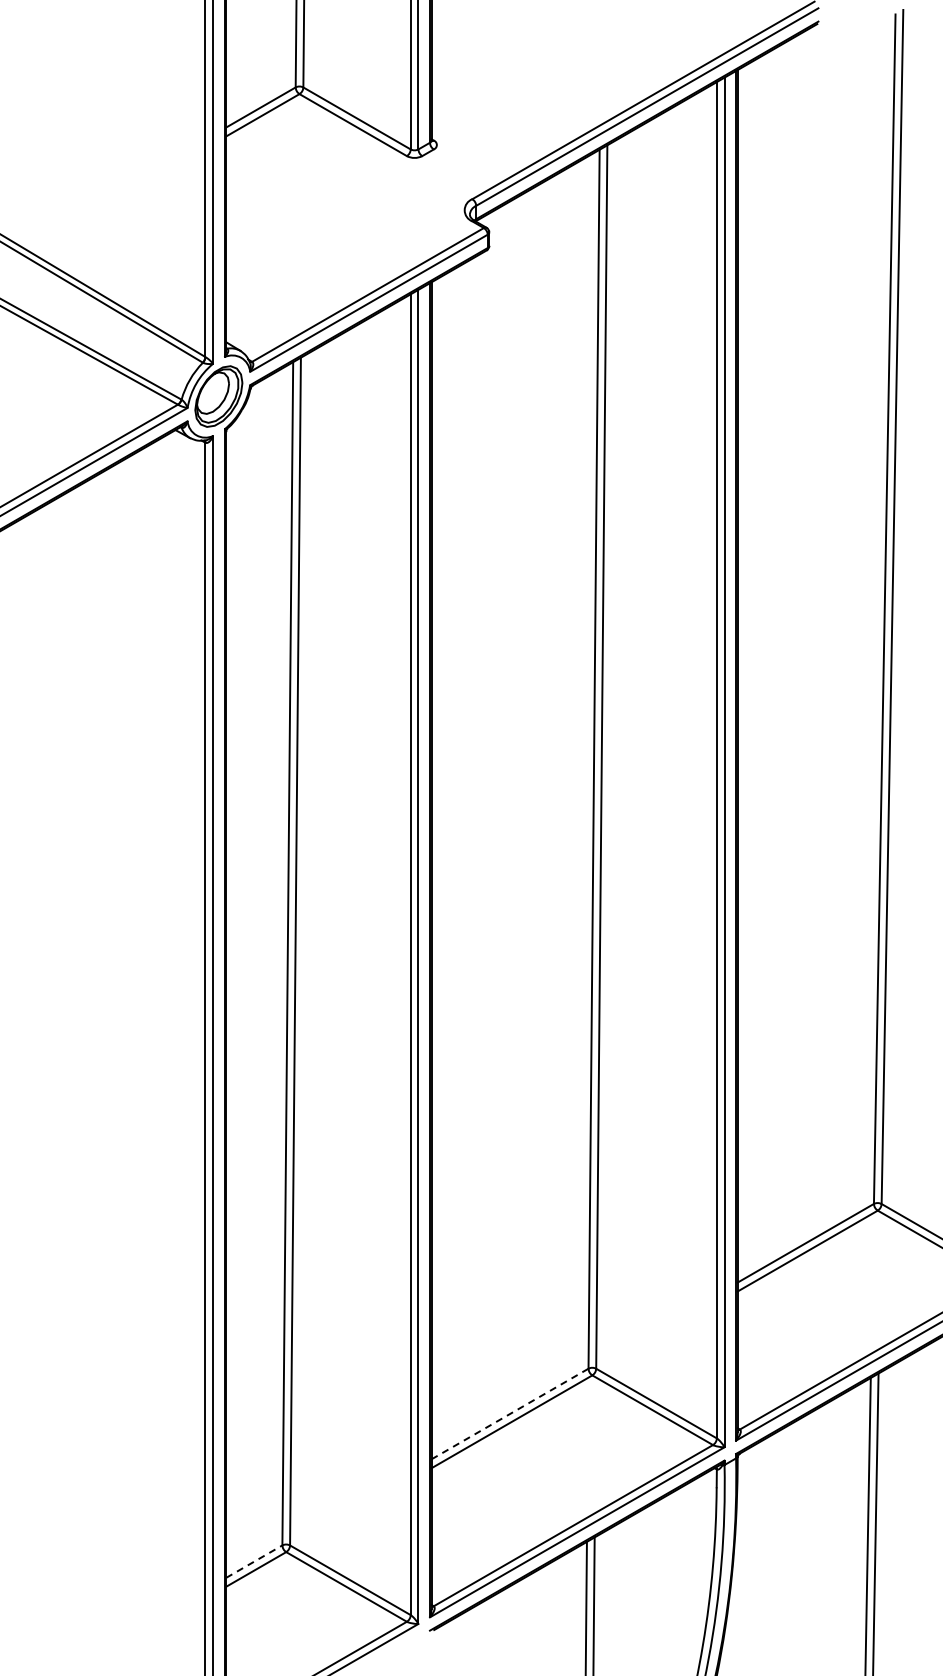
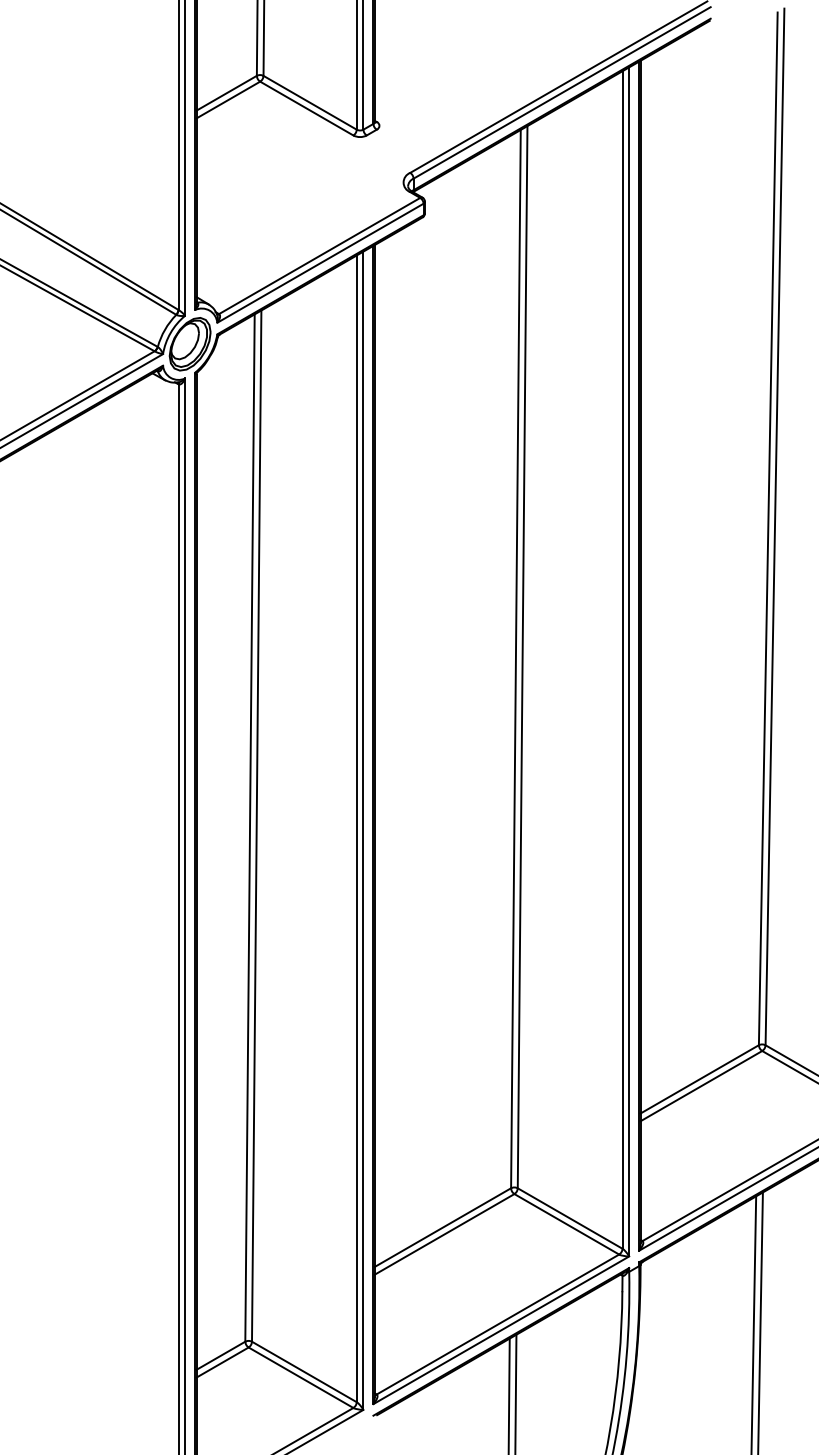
line: (510, 1414) -> (443, 1228), dashed -> solid
line: (254, 1561) -> (221, 1355), dashed -> solid

